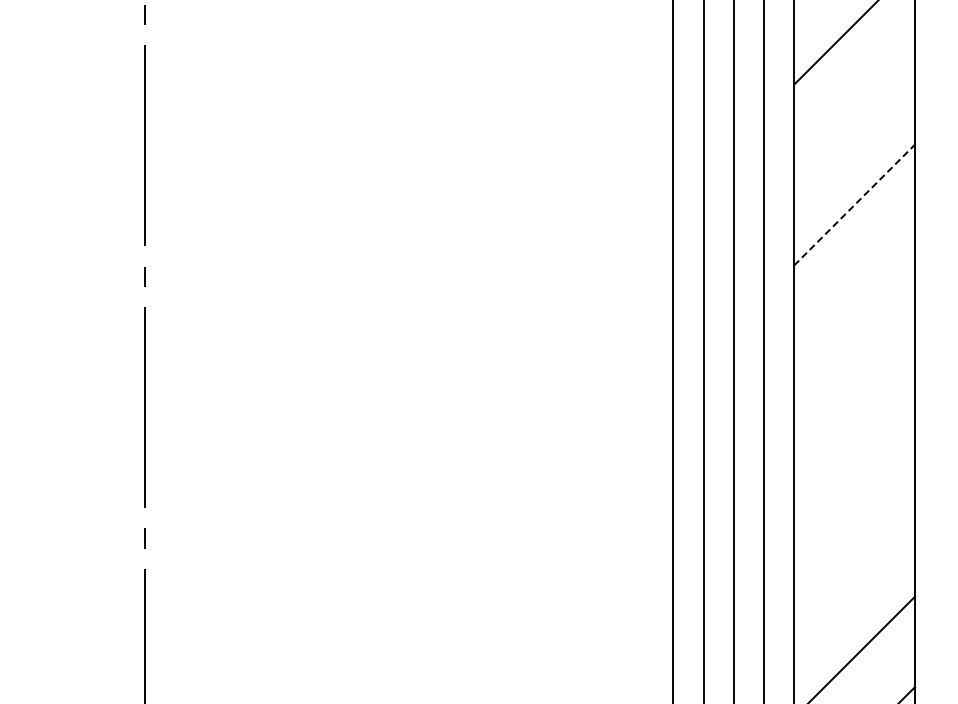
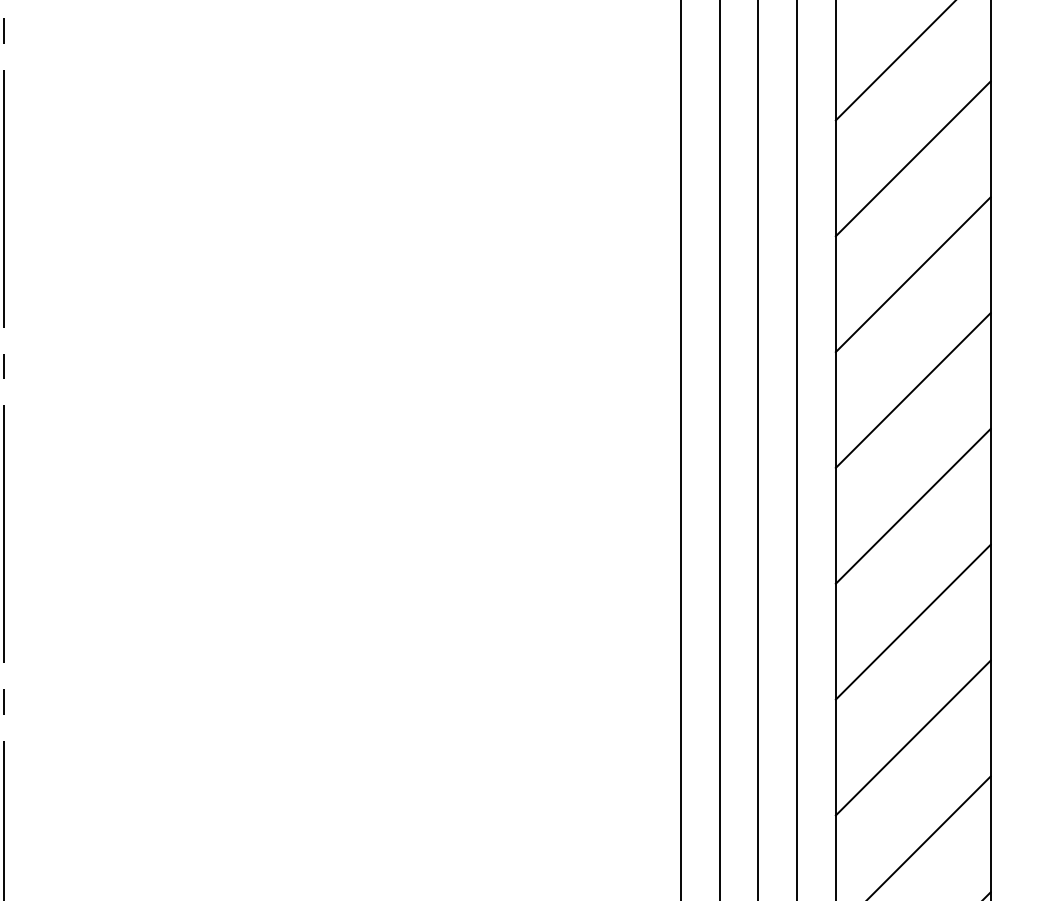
line: (854, 114) -> (913, 158), added
line: (854, 204) -> (913, 273), dashed -> solid
line: (854, 295) -> (913, 390), added
line: (854, 385) -> (913, 505), added
line: (854, 475) -> (913, 621), added
line: (854, 566) -> (913, 737), added

